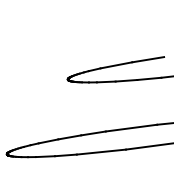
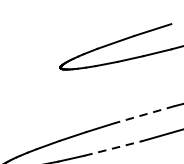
line: (131, 128) -> (144, 115), solid -> dashed
line: (101, 152) -> (113, 148), solid -> dashed

